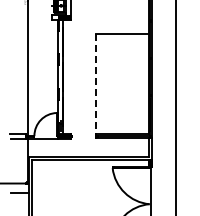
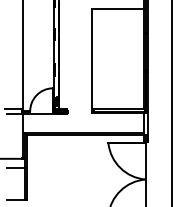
line: (95, 86) -> (91, 61), dashed -> solid

